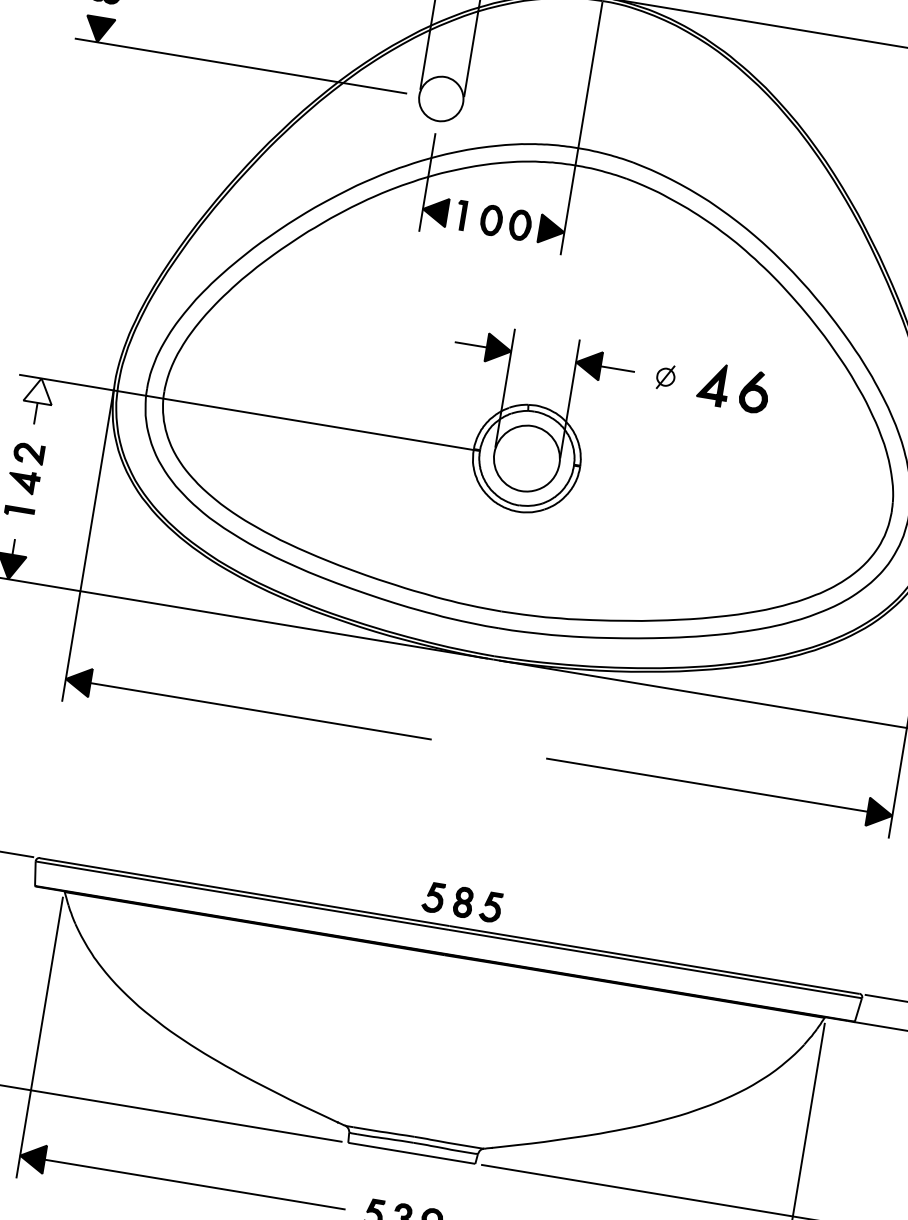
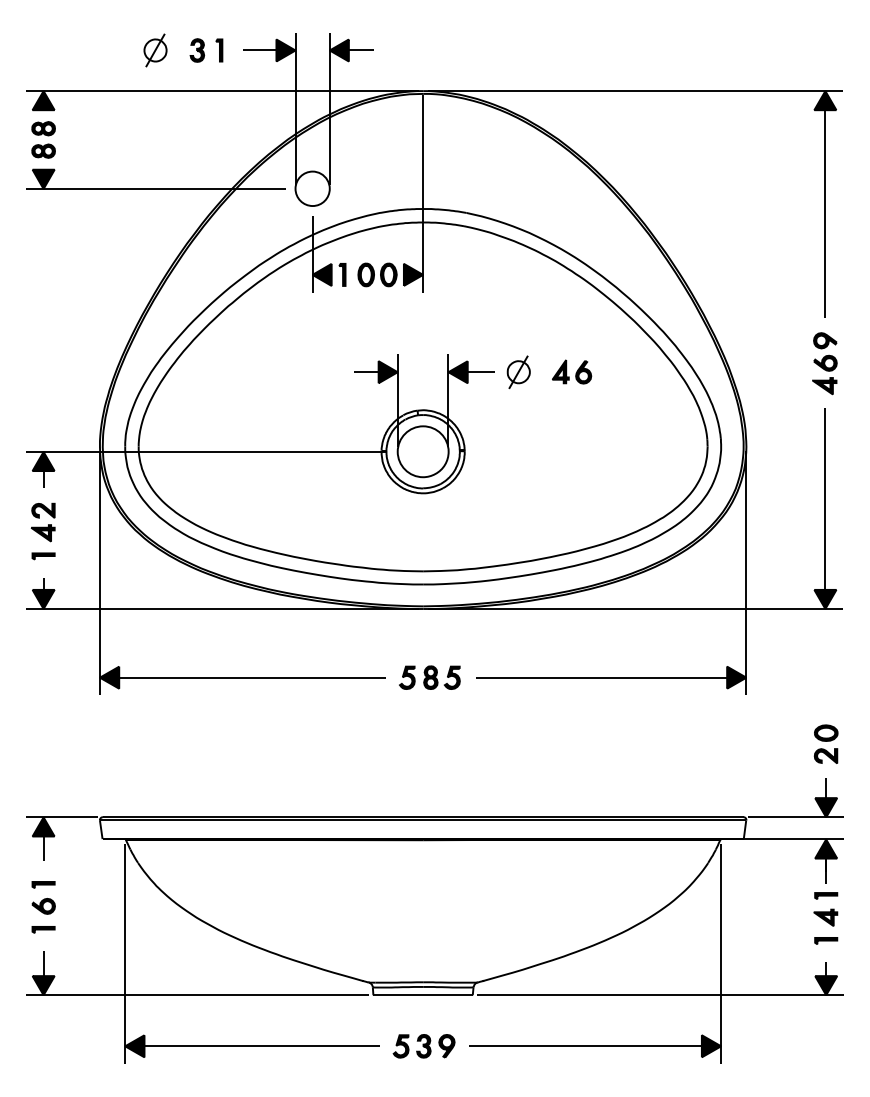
part: (665, 377) -> (518, 372), size x1.67
part: (734, 387) -> (572, 371), size x0.71
fill: (39, 390) -> (43, 461), added
part: (461, 901) -> (429, 677), moved

